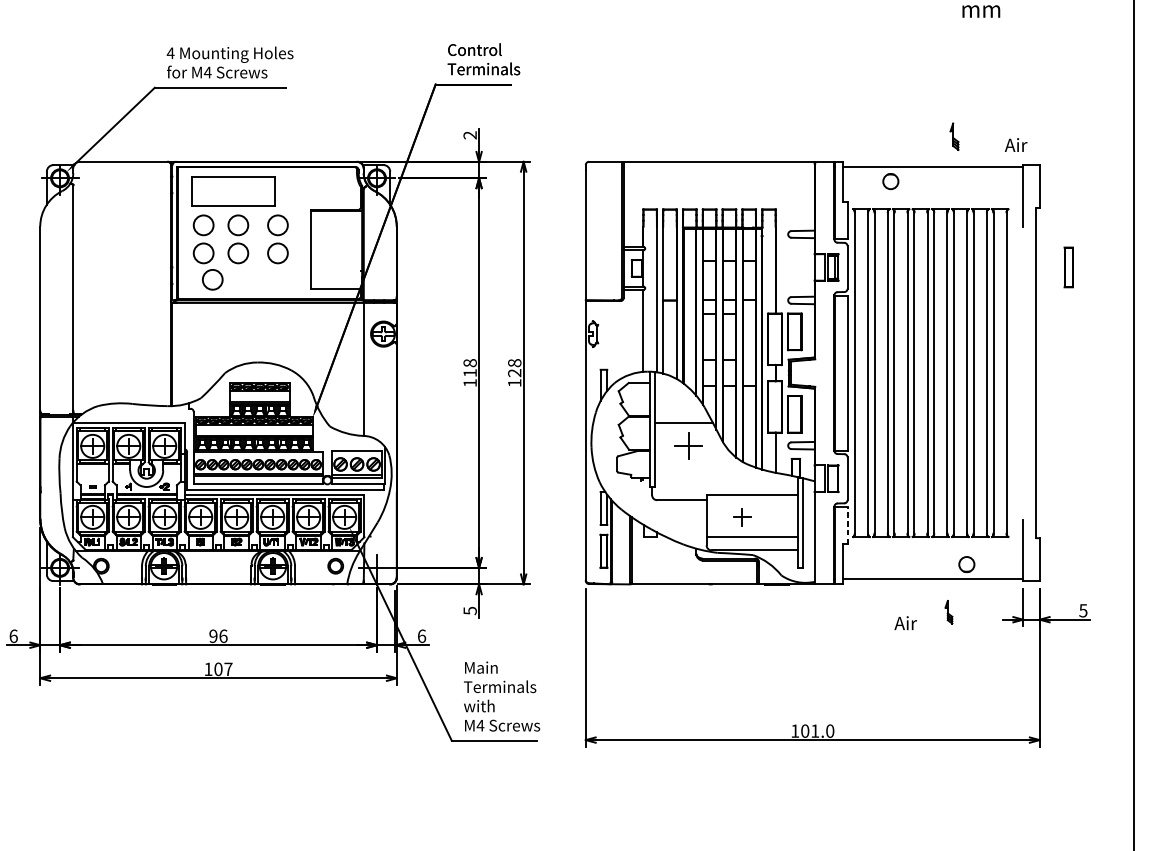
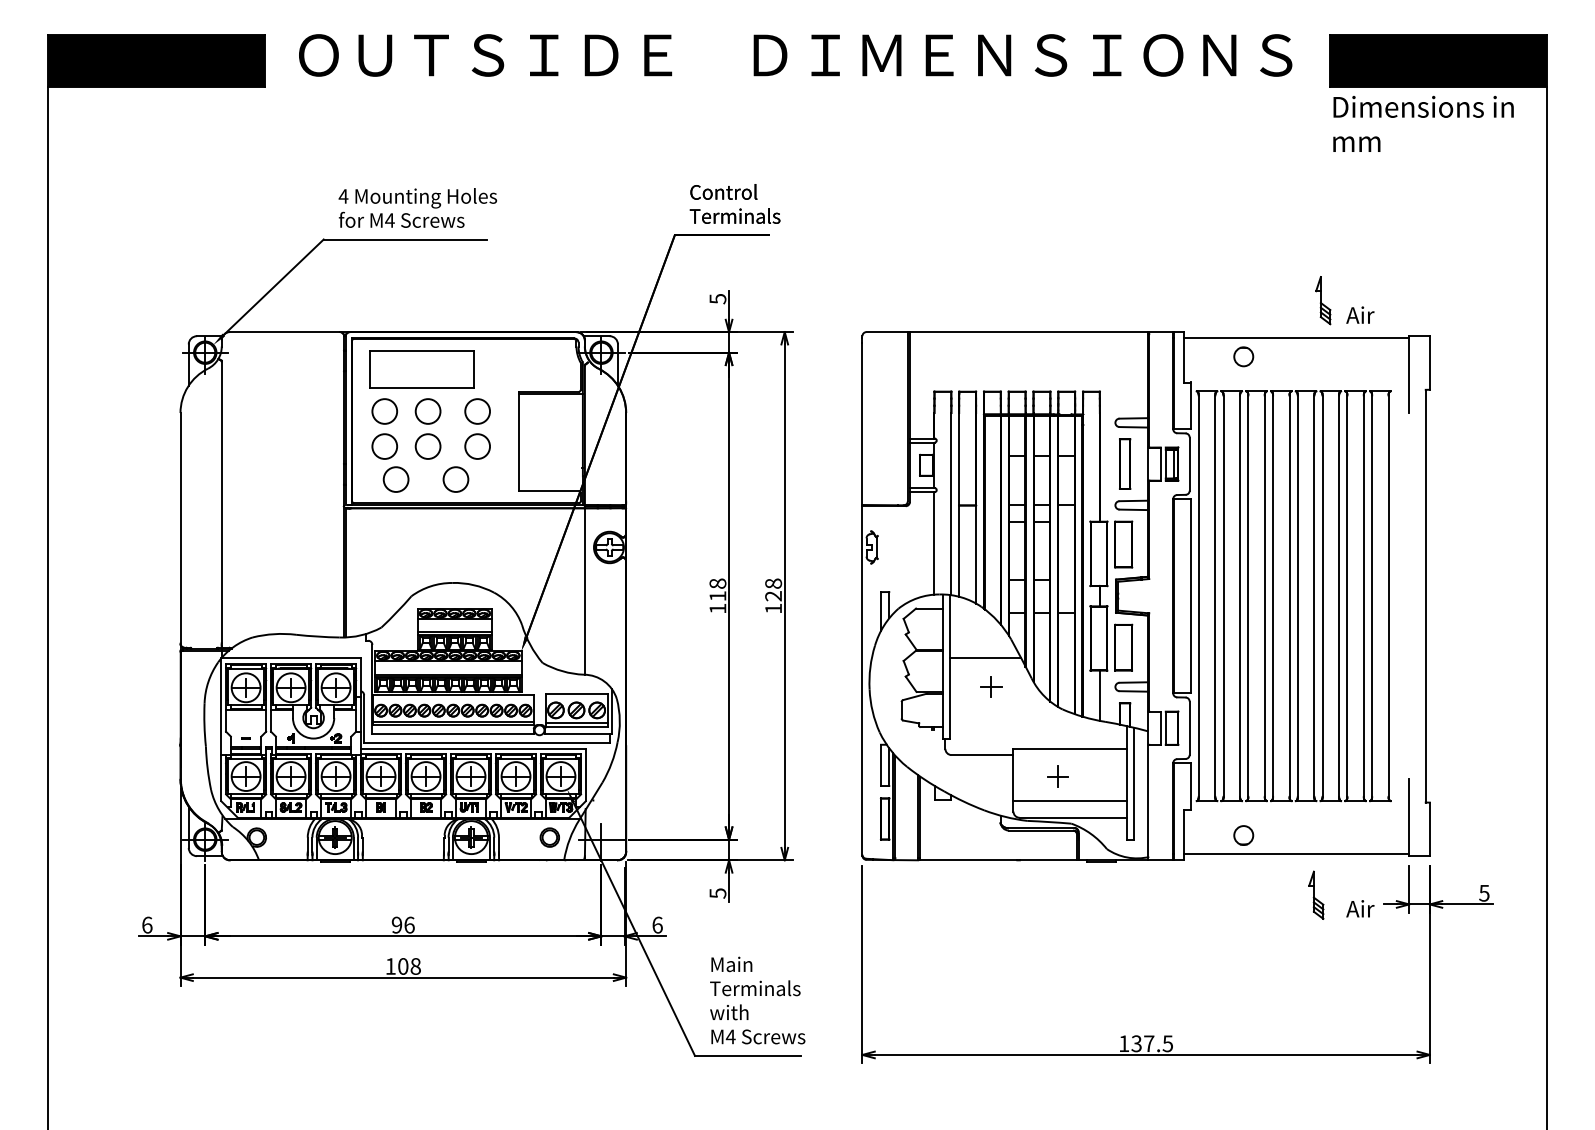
text: (469, 134) -> (717, 298), 2 -> 5
part: (954, 136) -> (1323, 300), size x1.43
text: (1016, 144) -> (1360, 314), moved
part: (1069, 266) -> (1125, 463), moved
circle: (260, 279) -> (455, 479), added
part: (689, 445) -> (991, 686), size x0.62
line: (848, 525) -> (1190, 786), dashed -> solid
part: (966, 564) -> (1243, 835), moved
part: (949, 611) -> (1316, 894), size x1.67
text: (905, 622) -> (1360, 908), moved
text: (228, 669) -> (415, 966), 107 -> 108
text: (817, 730) -> (1152, 1043), 101.0 -> 137.5

